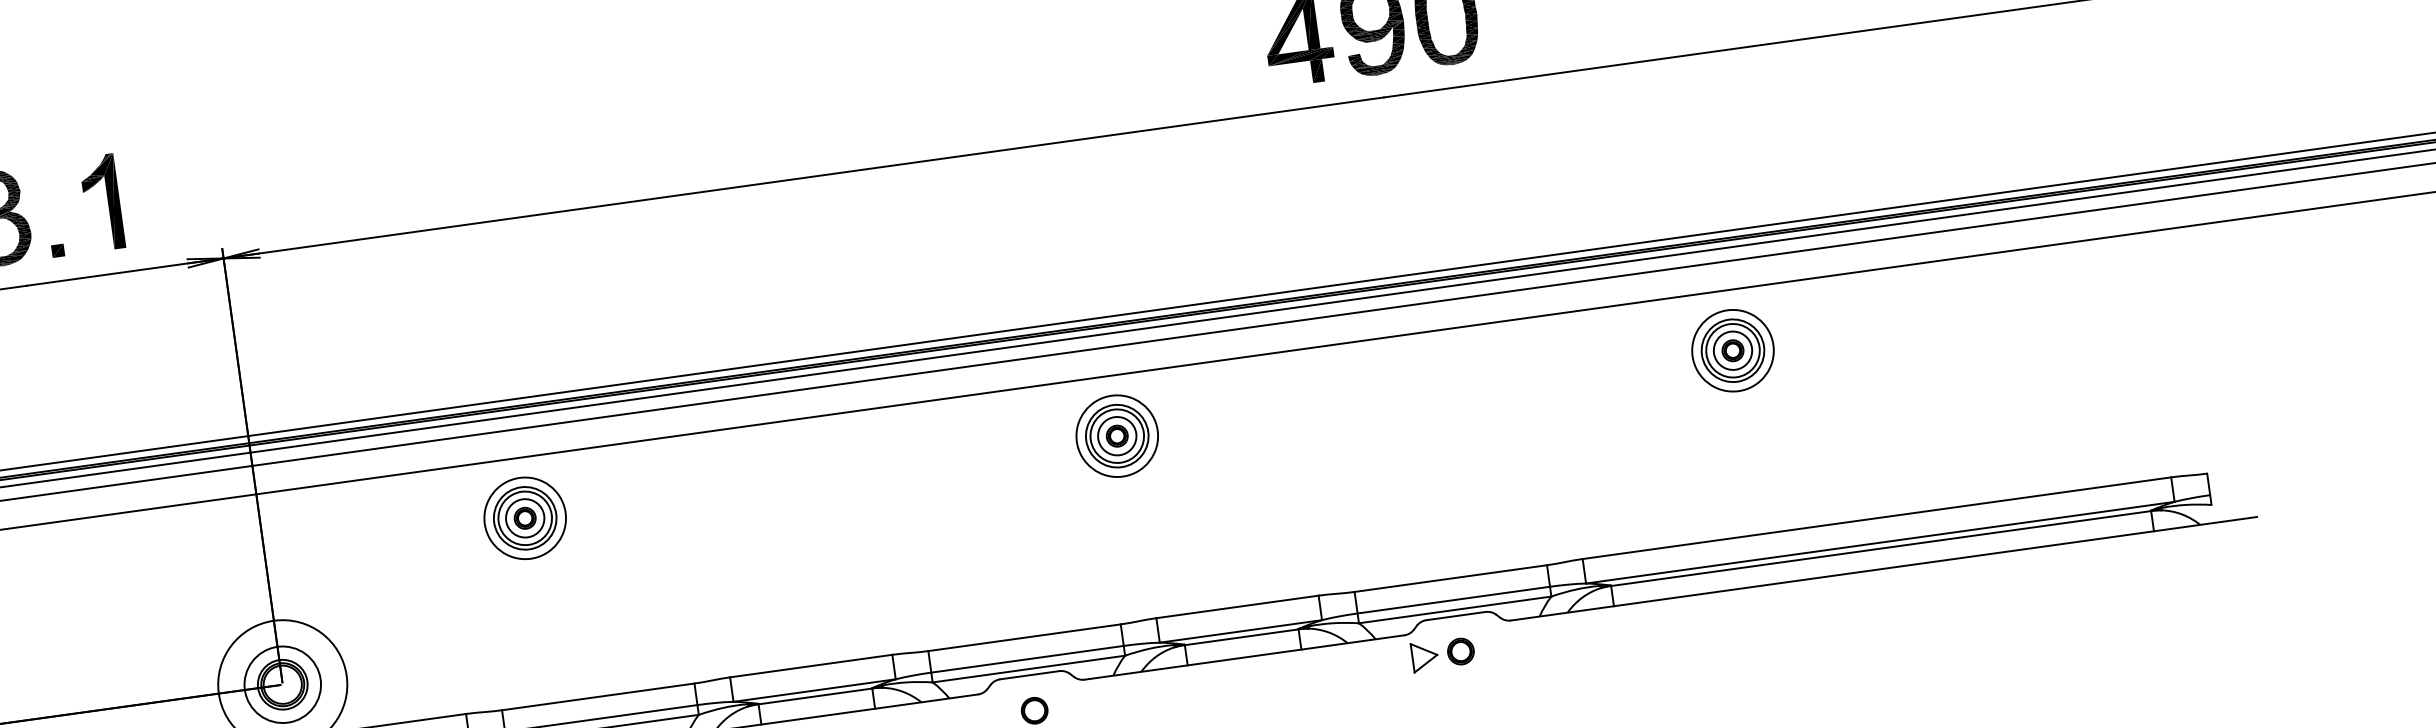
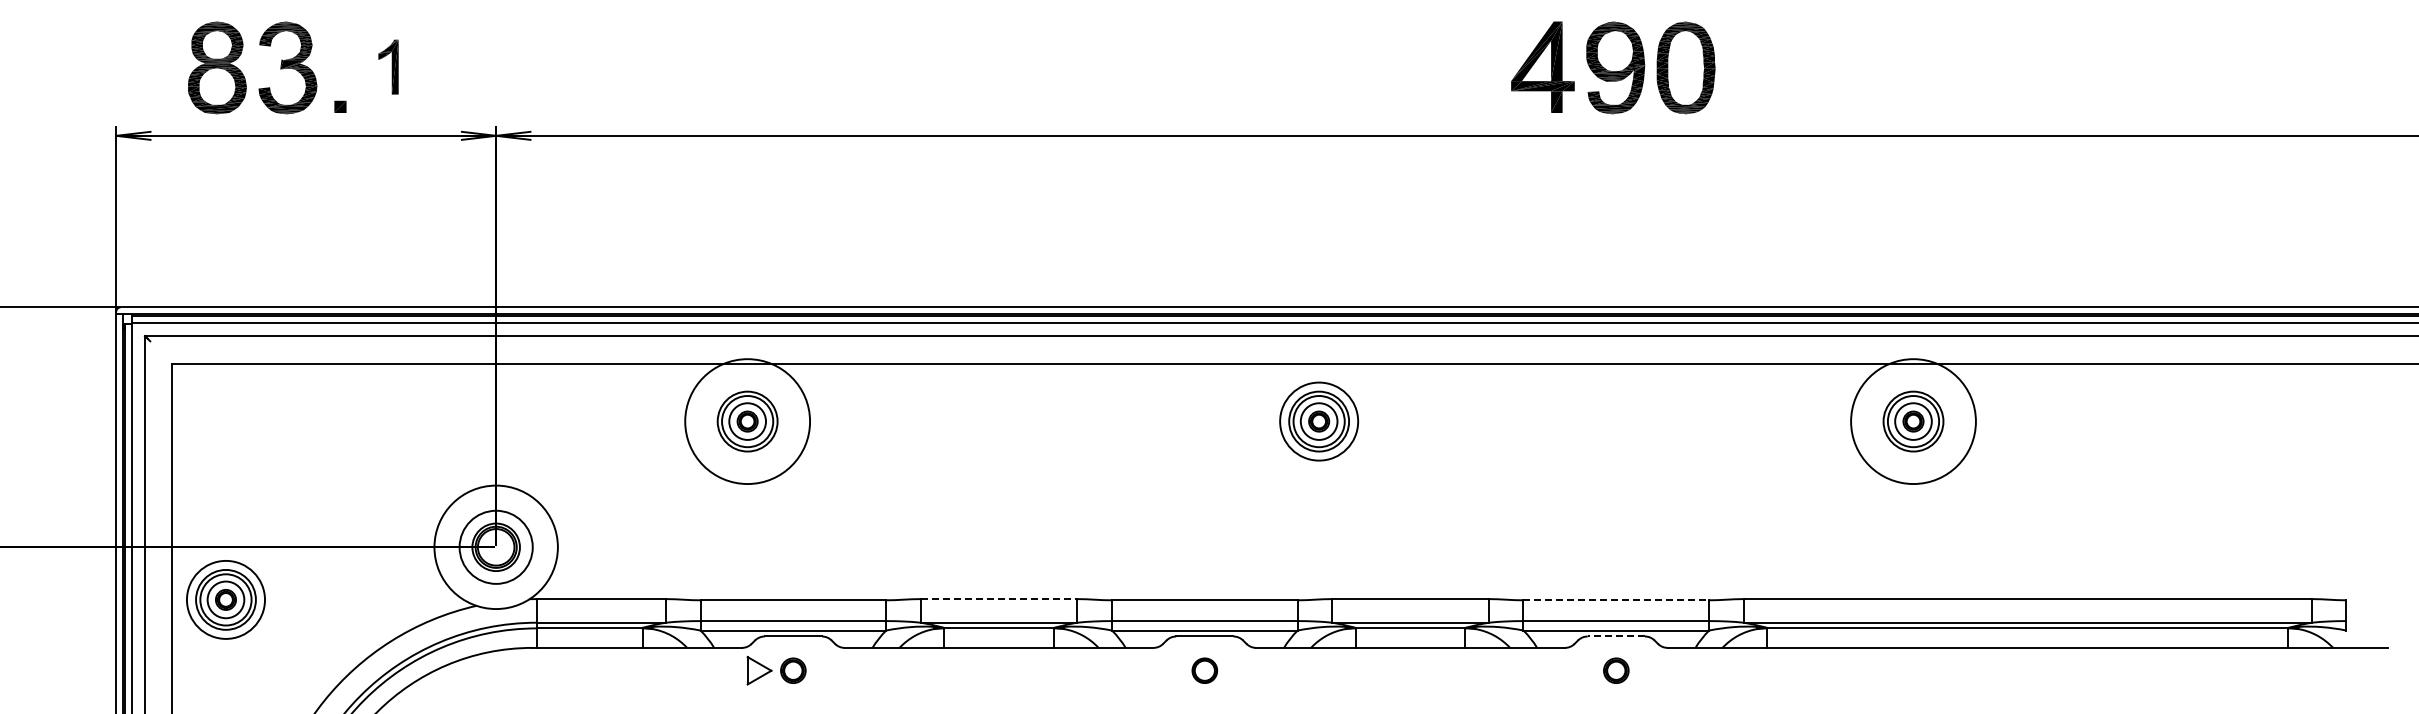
part: (102, 202) -> (388, 66), size x0.6
circle: (1732, 350) -> (1913, 421), size x1.6
circle: (525, 518) -> (747, 421), size x1.6
line: (1451, 578) -> (1616, 600), solid -> dashed
line: (1456, 616) -> (1616, 636), solid -> dashed
part: (1424, 656) -> (1581, 670), removed
line: (811, 666) -> (999, 599), solid -> dashed

